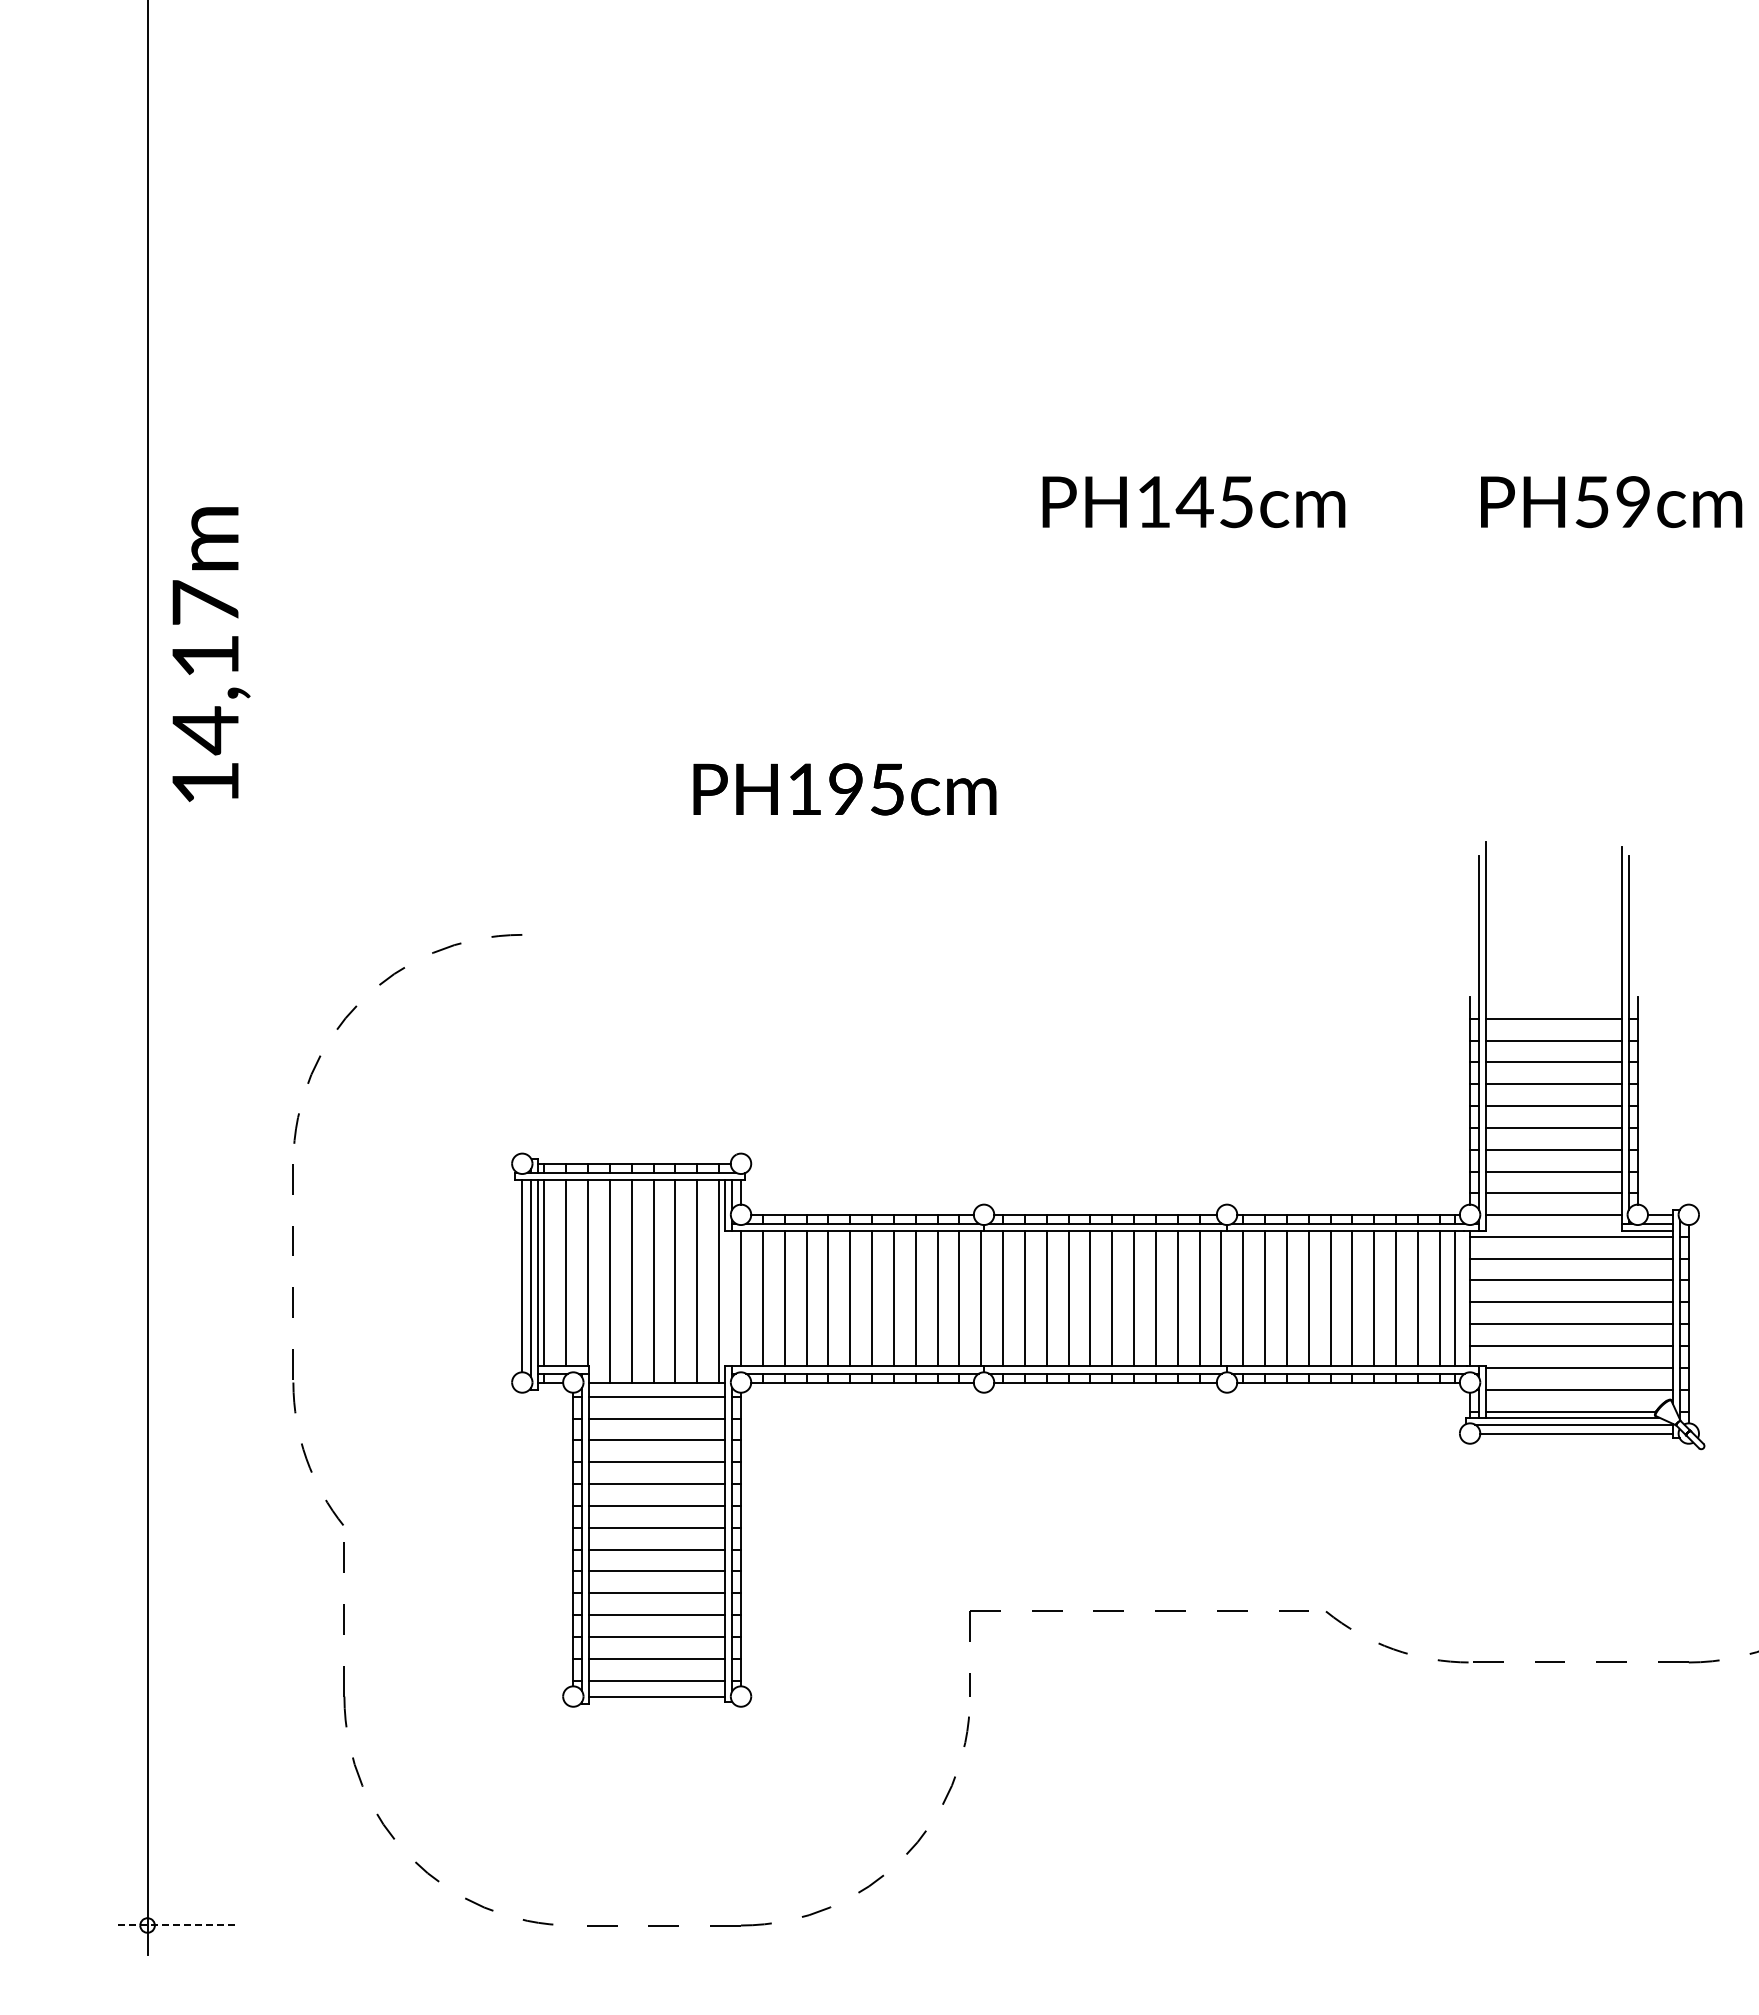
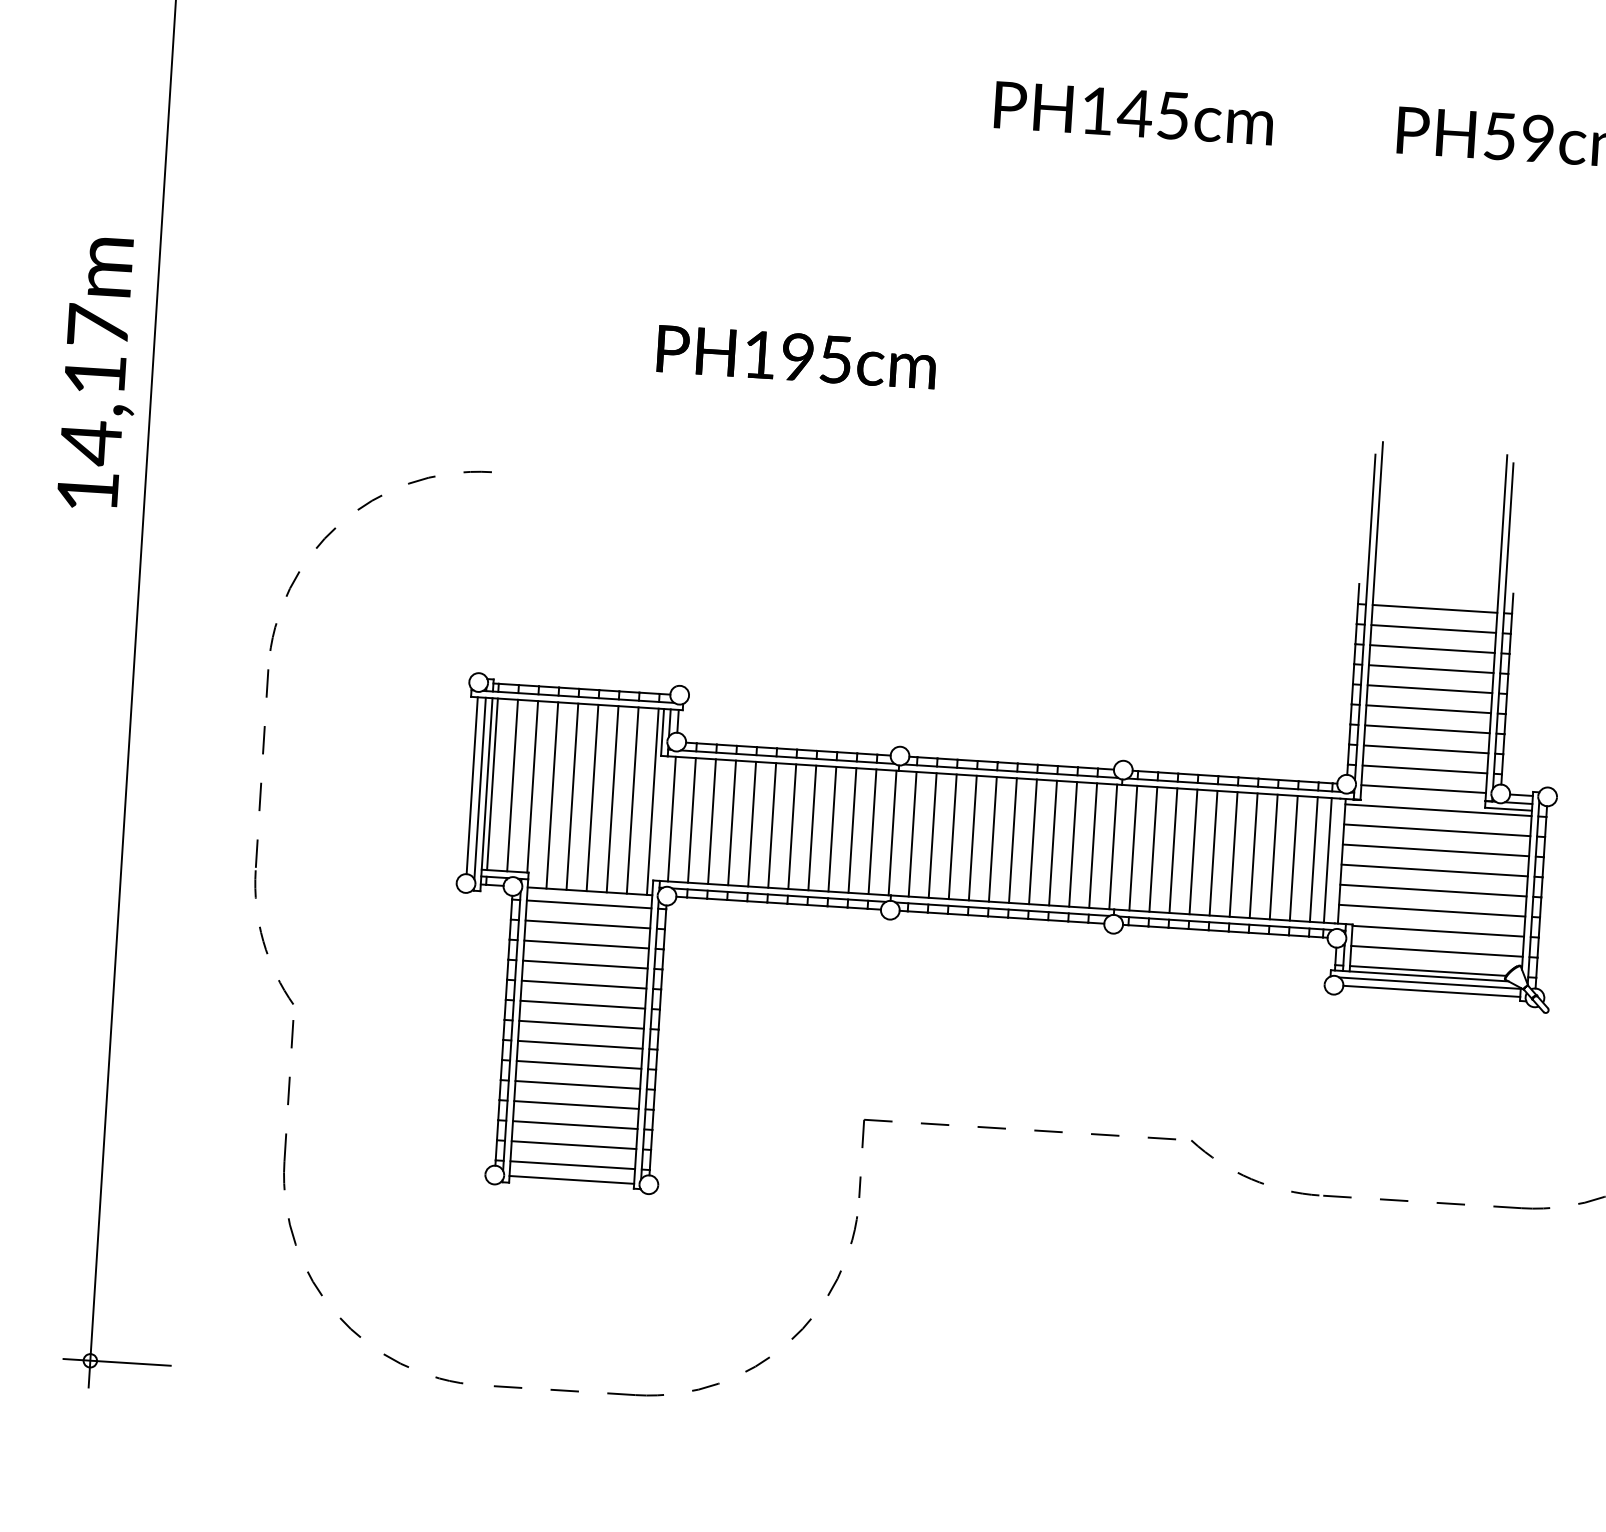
text: (211, 654) -> (100, 373), moved
line: (176, 1925) -> (116, 1362), dashed -> solid

